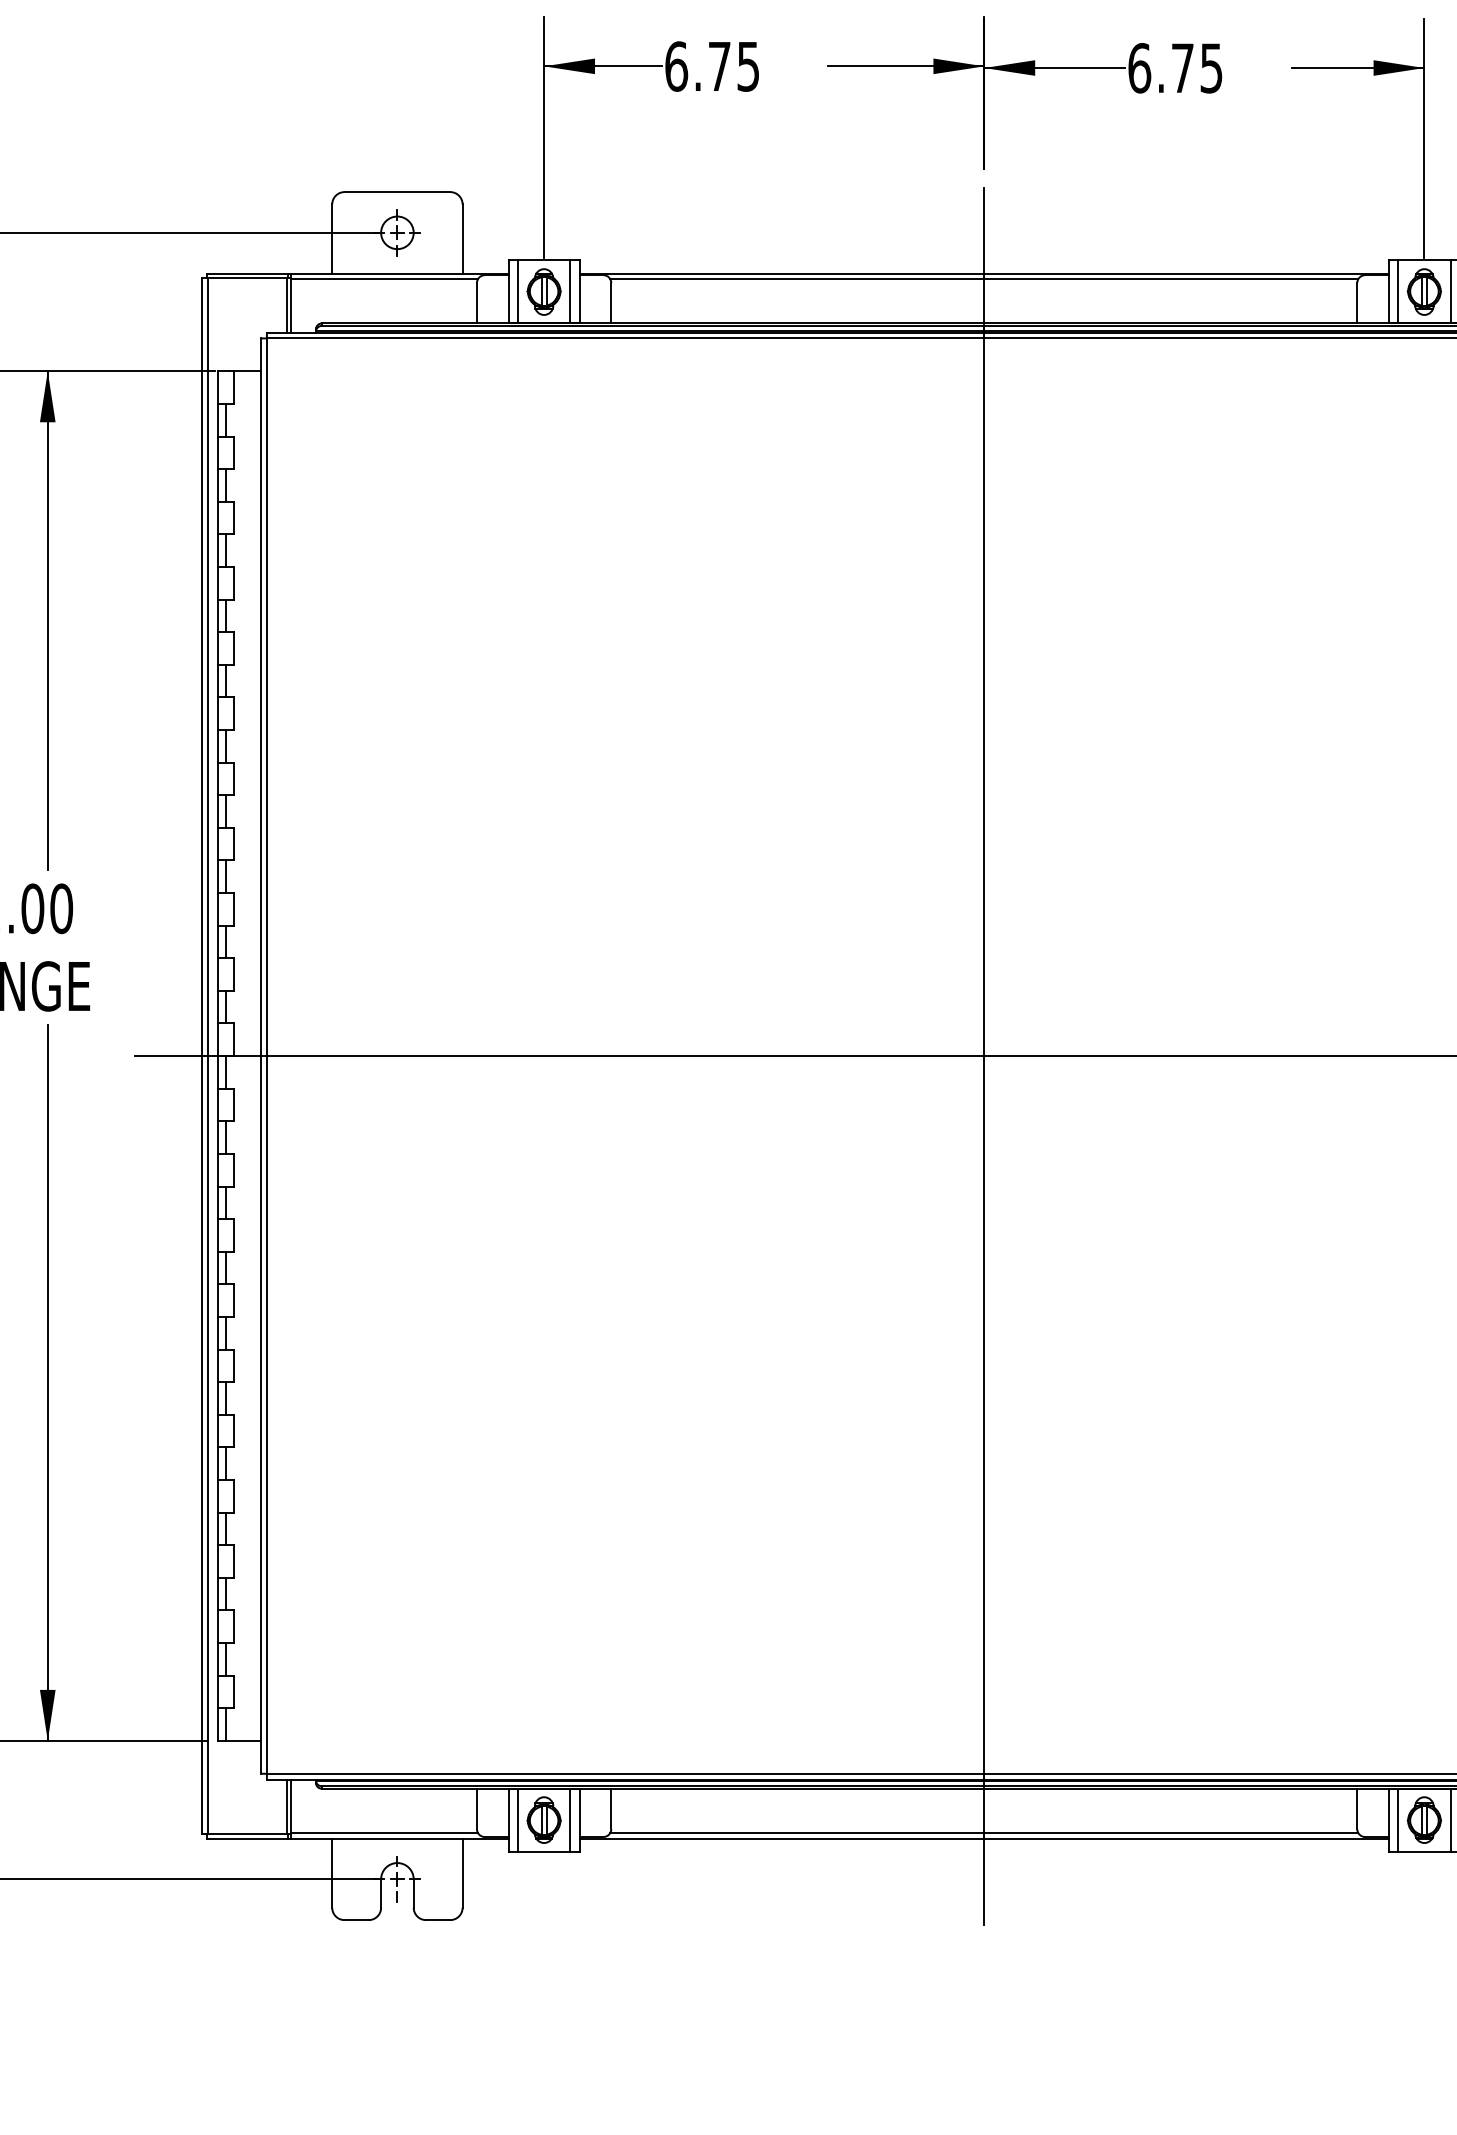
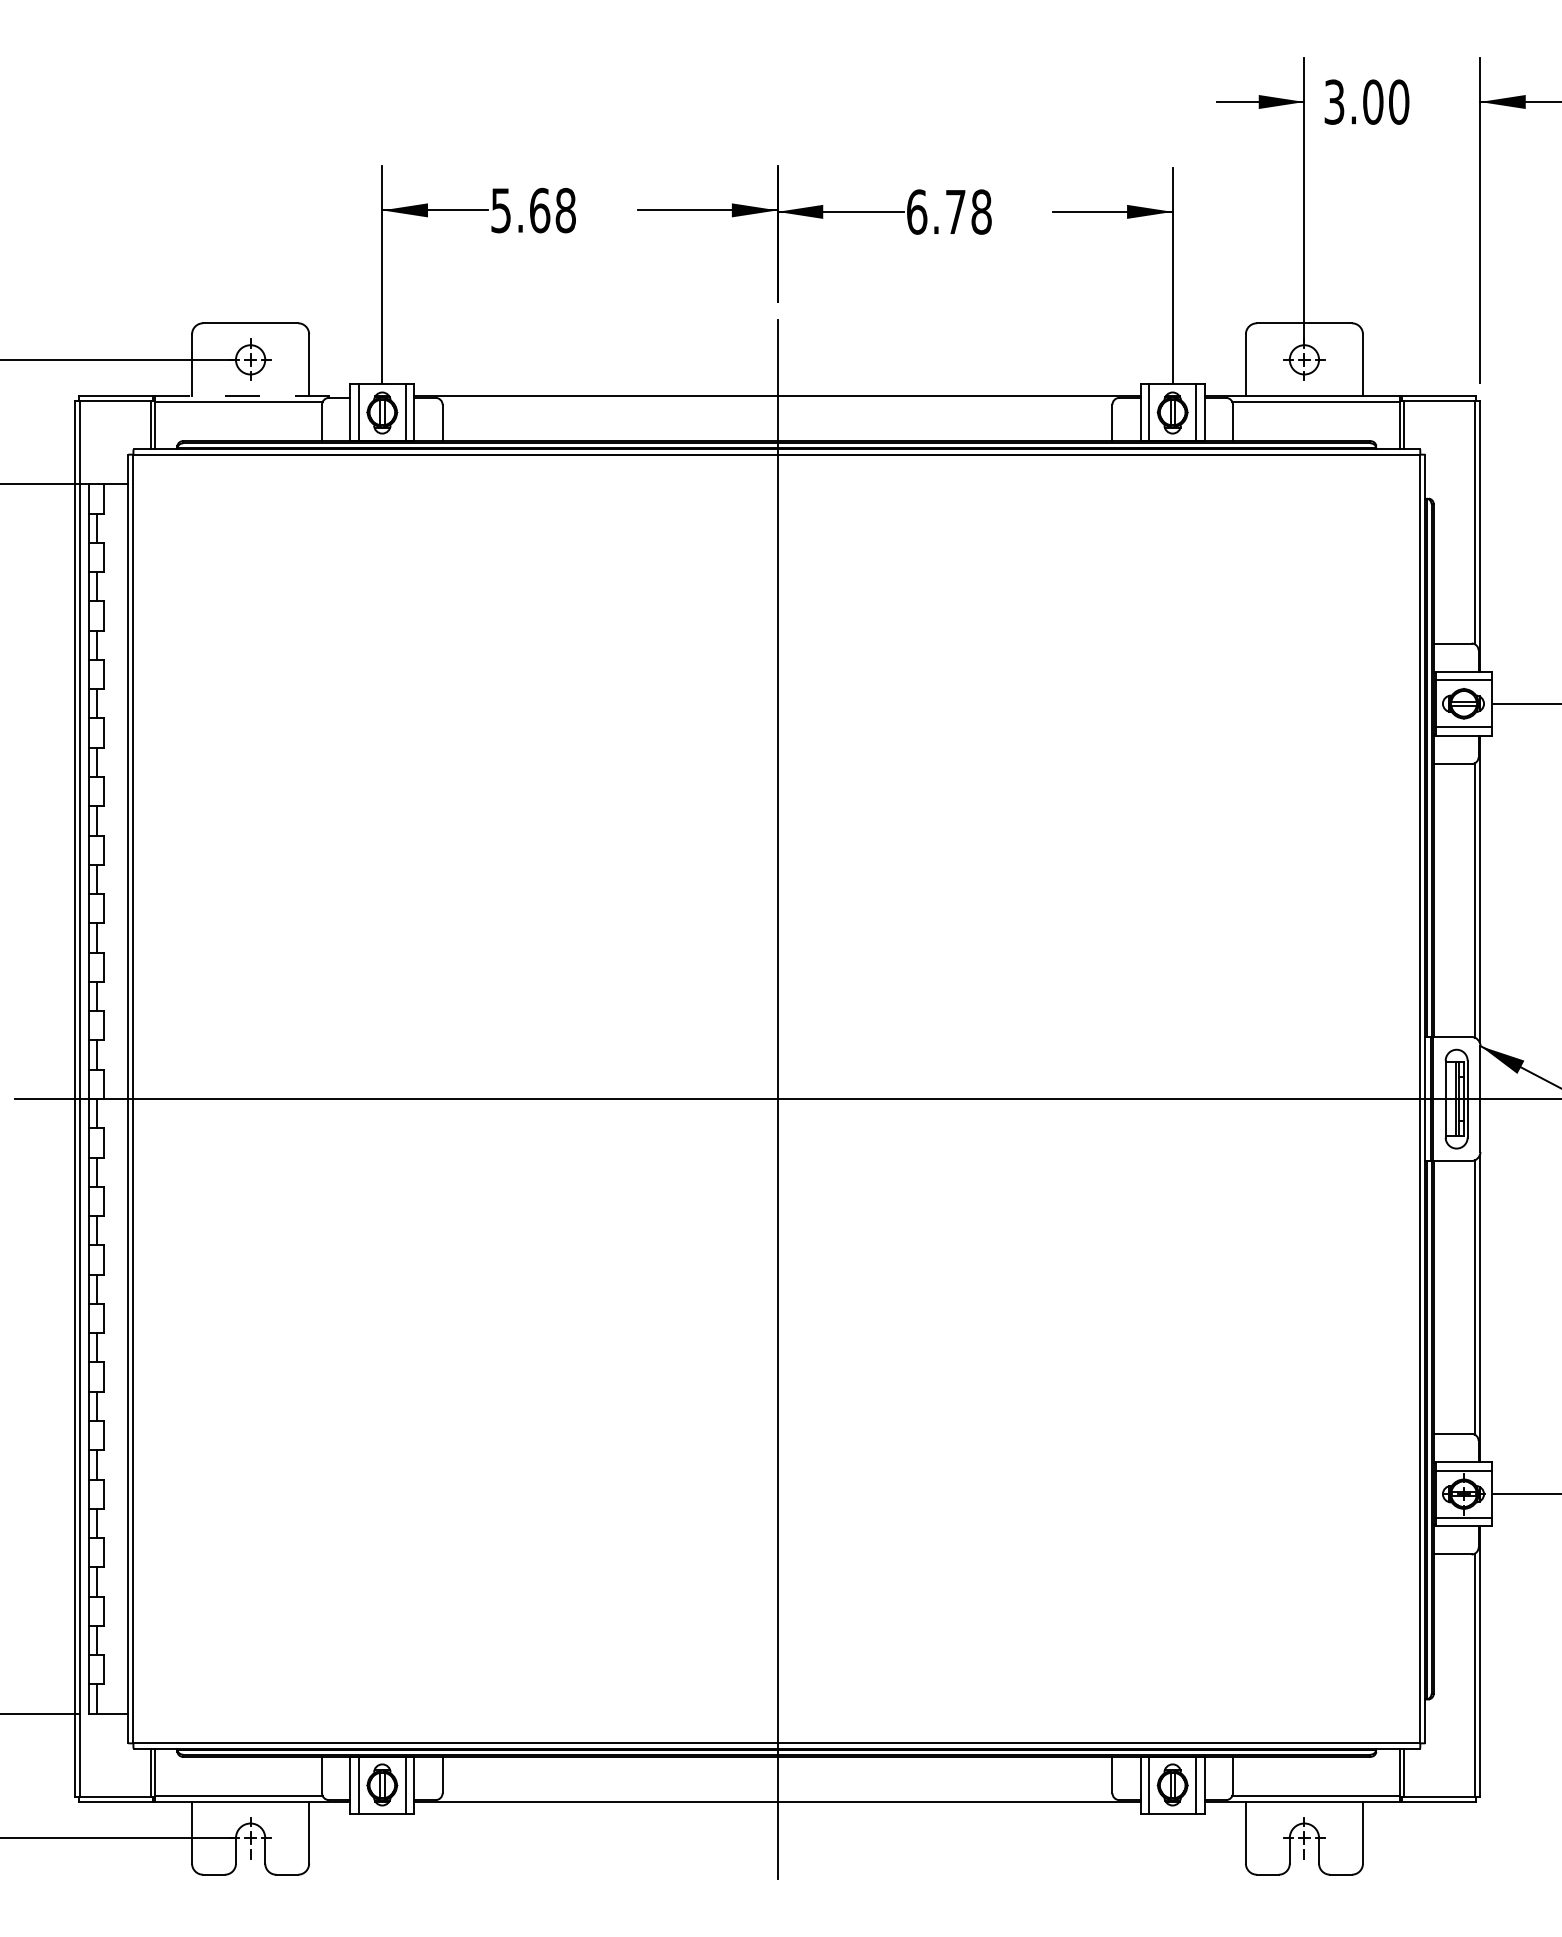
text: (712, 66) -> (533, 210), 6.75 -> 5.68
text: (1211, 67) -> (981, 211), 6.75 -> 6.78
line: (399, 273) -> (252, 396), solid -> dashed
line: (984, 279) -> (777, 401), removed
line: (984, 1832) -> (777, 1796), removed

